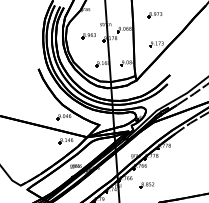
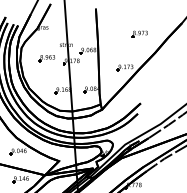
part: (154, 15) -> (138, 34), moved

